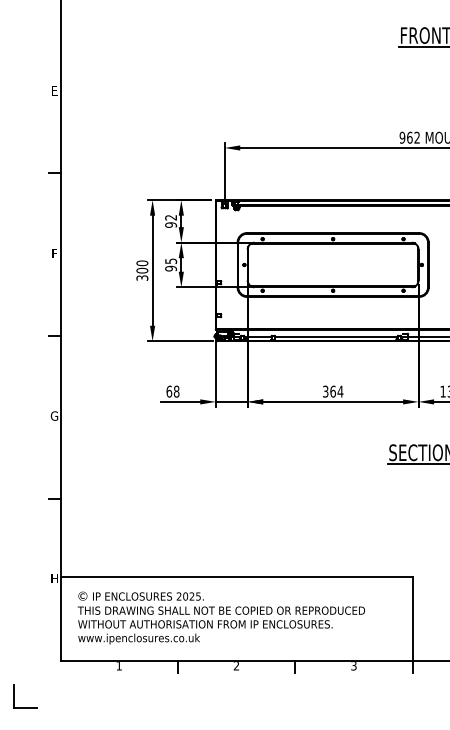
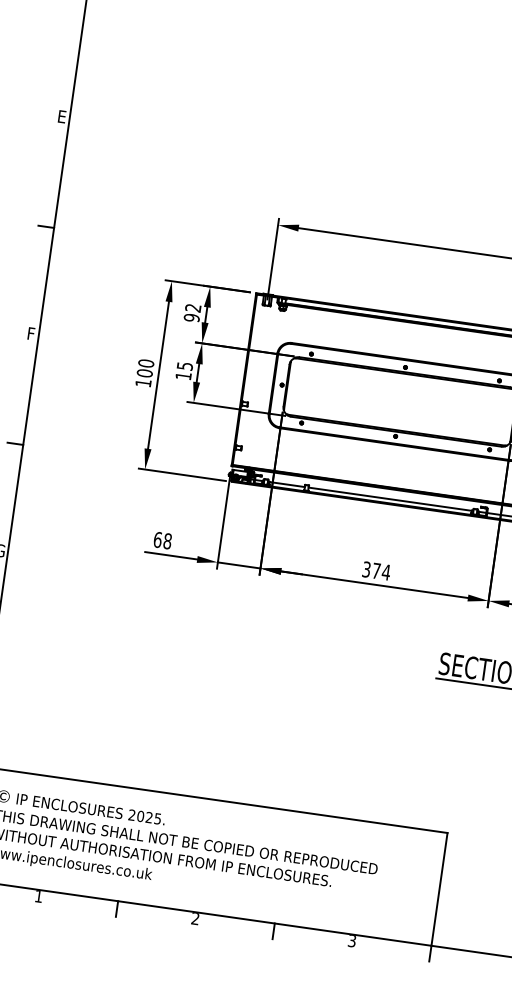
text: (171, 268) -> (184, 375), 95 -> 15
text: (142, 277) -> (143, 382), 300 -> 100
text: (332, 391) -> (375, 570), 364 -> 374

